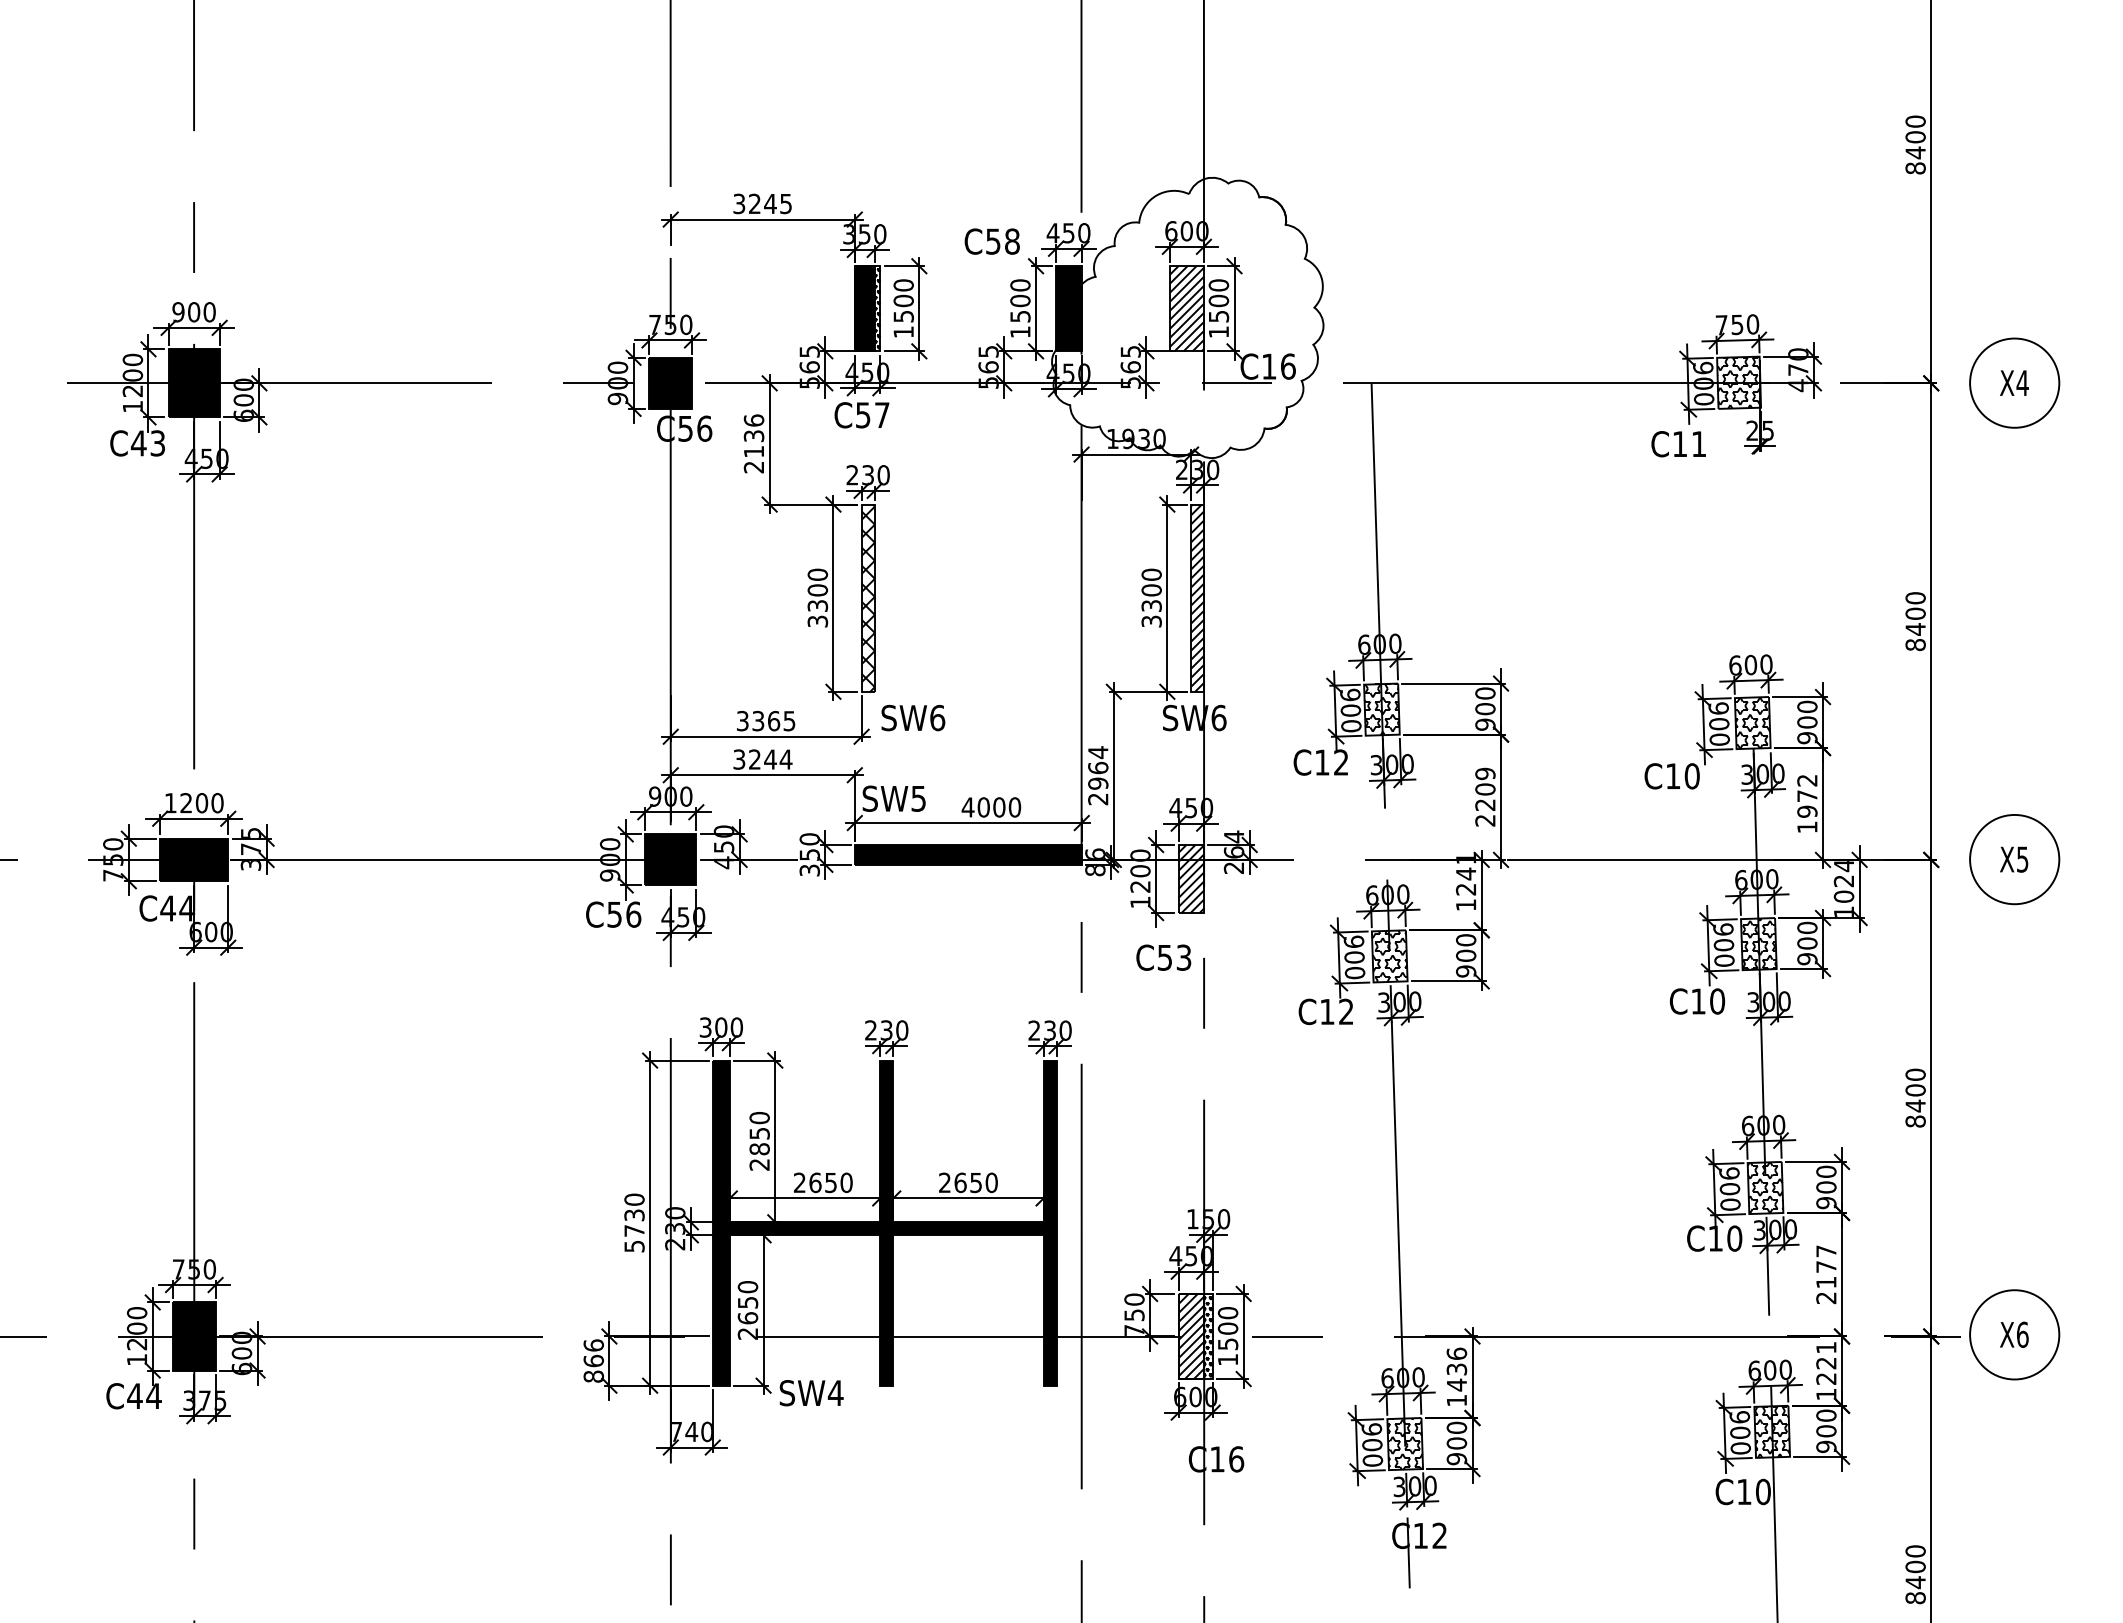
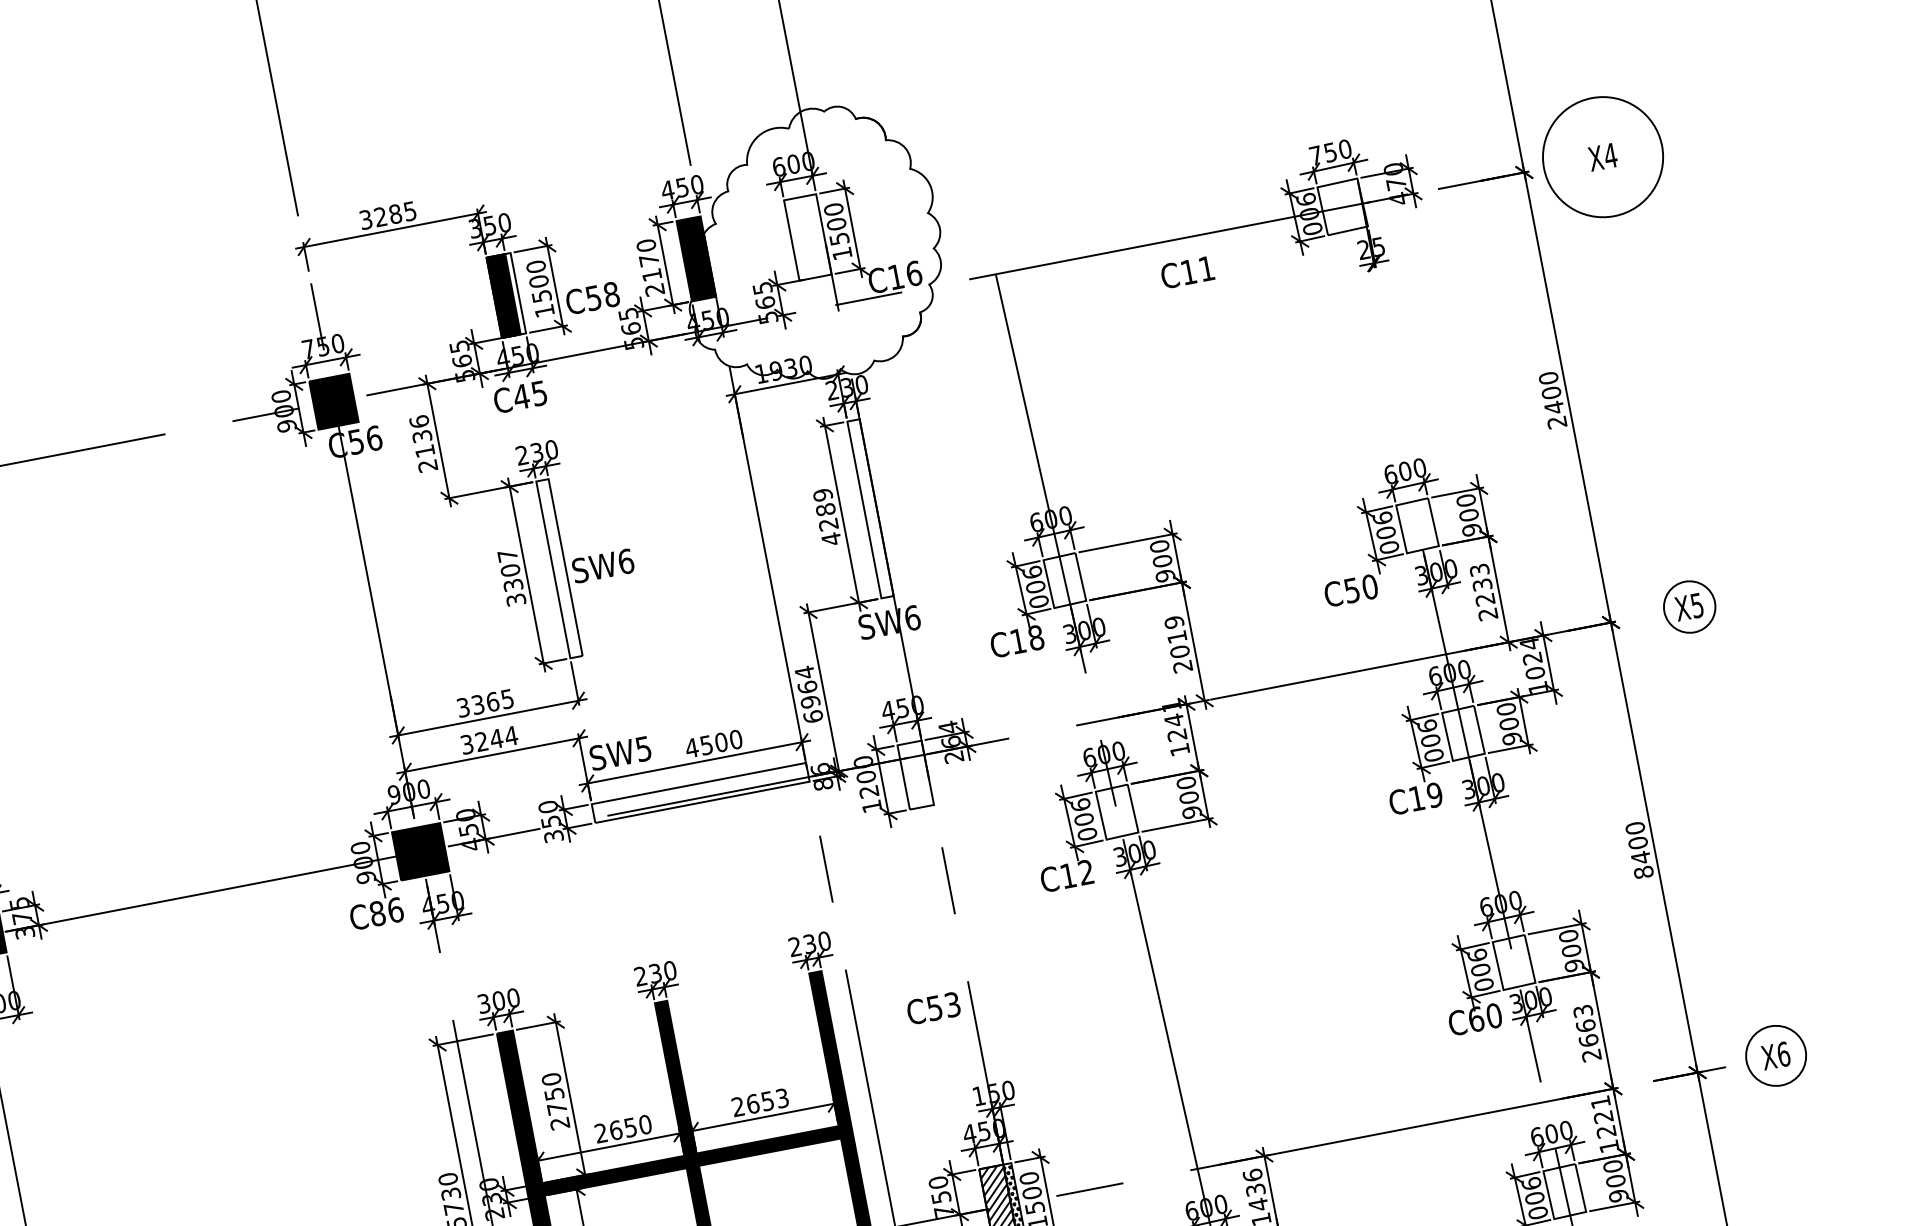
text: (770, 203) -> (395, 213), 3245 -> 3285
text: (991, 241) -> (591, 298), moved
hatch: (877, 308) -> (515, 293), removed
hatch: (1186, 308) -> (807, 237), removed
text: (1020, 316) -> (652, 274), 1500 -> 2170
hatch: (1738, 382) -> (1342, 206), removed
circle: (2014, 382) -> (1602, 156), size x1.4
text: (872, 415) -> (530, 395), C57 -> C45
text: (1678, 444) -> (1187, 272), moved
text: (817, 574) -> (507, 555), 3300 -> 3307
hatch: (867, 597) -> (558, 568), removed
hatch: (1197, 597) -> (870, 508), removed
text: (1151, 598) -> (827, 517), 3300 -> 4289
text: (1915, 645) -> (1557, 422), 8400 -> 2400
hatch: (1381, 709) -> (1064, 580), removed
text: (913, 717) -> (603, 565), moved
hatch: (1752, 722) -> (1417, 525), removed
text: (1341, 762) -> (1036, 637), C12 -> C18
text: (1673, 776) -> (1352, 590), C10 -> C50
text: (1485, 797) -> (1178, 644), 2209 -> 2019
text: (1098, 799) -> (813, 716), 2964 -> 6964
text: (1807, 803) -> (1483, 591), 1972 -> 2233
text: (983, 807) -> (706, 745), 4000 -> 4500
fill: (967, 854) -> (699, 792), removed
circle: (2014, 859) -> (1689, 607), size x0.6
hatch: (1191, 879) -> (915, 775), removed
text: (614, 914) -> (377, 913), C56 -> C86
hatch: (1758, 943) -> (1463, 732), removed
hatch: (1389, 956) -> (1116, 812), removed
text: (1163, 957) -> (933, 1008), moved
text: (1717, 1001) -> (1434, 795), C10 -> C19
text: (759, 1149) -> (557, 1109), 2850 -> 2750
text: (991, 1182) -> (782, 1098), 2650 -> 2653
hatch: (1765, 1187) -> (1514, 962), removed
text: (1715, 1238) -> (1476, 1019), C10 -> C60
text: (1826, 1266) -> (1585, 1025), 2177 -> 2663
circle: (2014, 1334) -> (1775, 1055), size x0.7
hatch: (1771, 1431) -> (1564, 1191), removed

